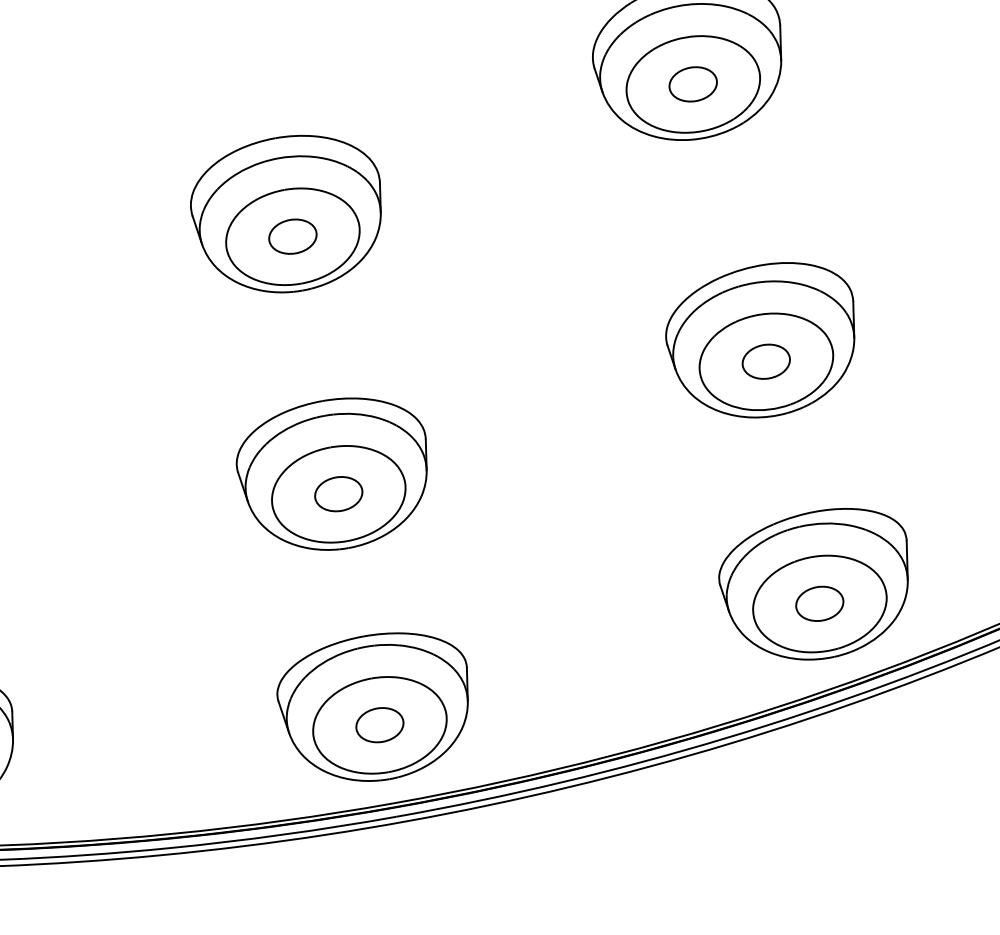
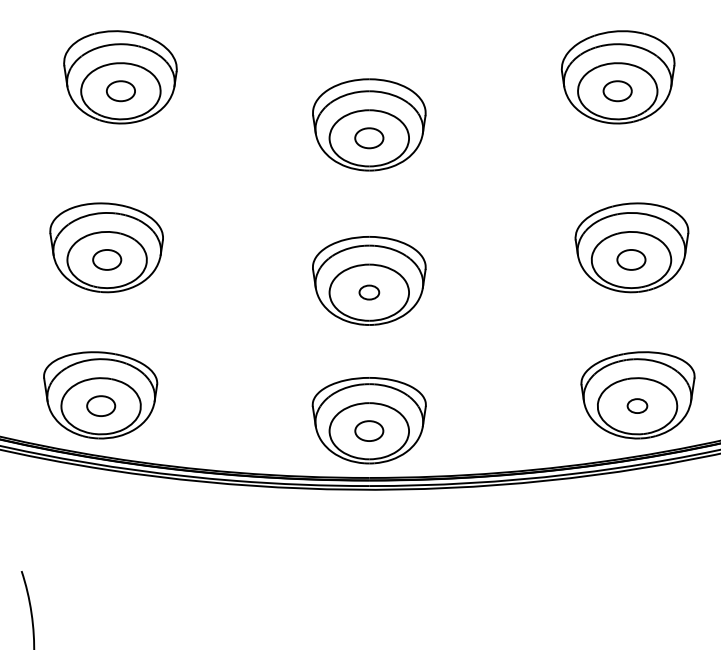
part: (339, 493) -> (369, 292), size x0.7
part: (819, 602) -> (637, 405), size x0.7

